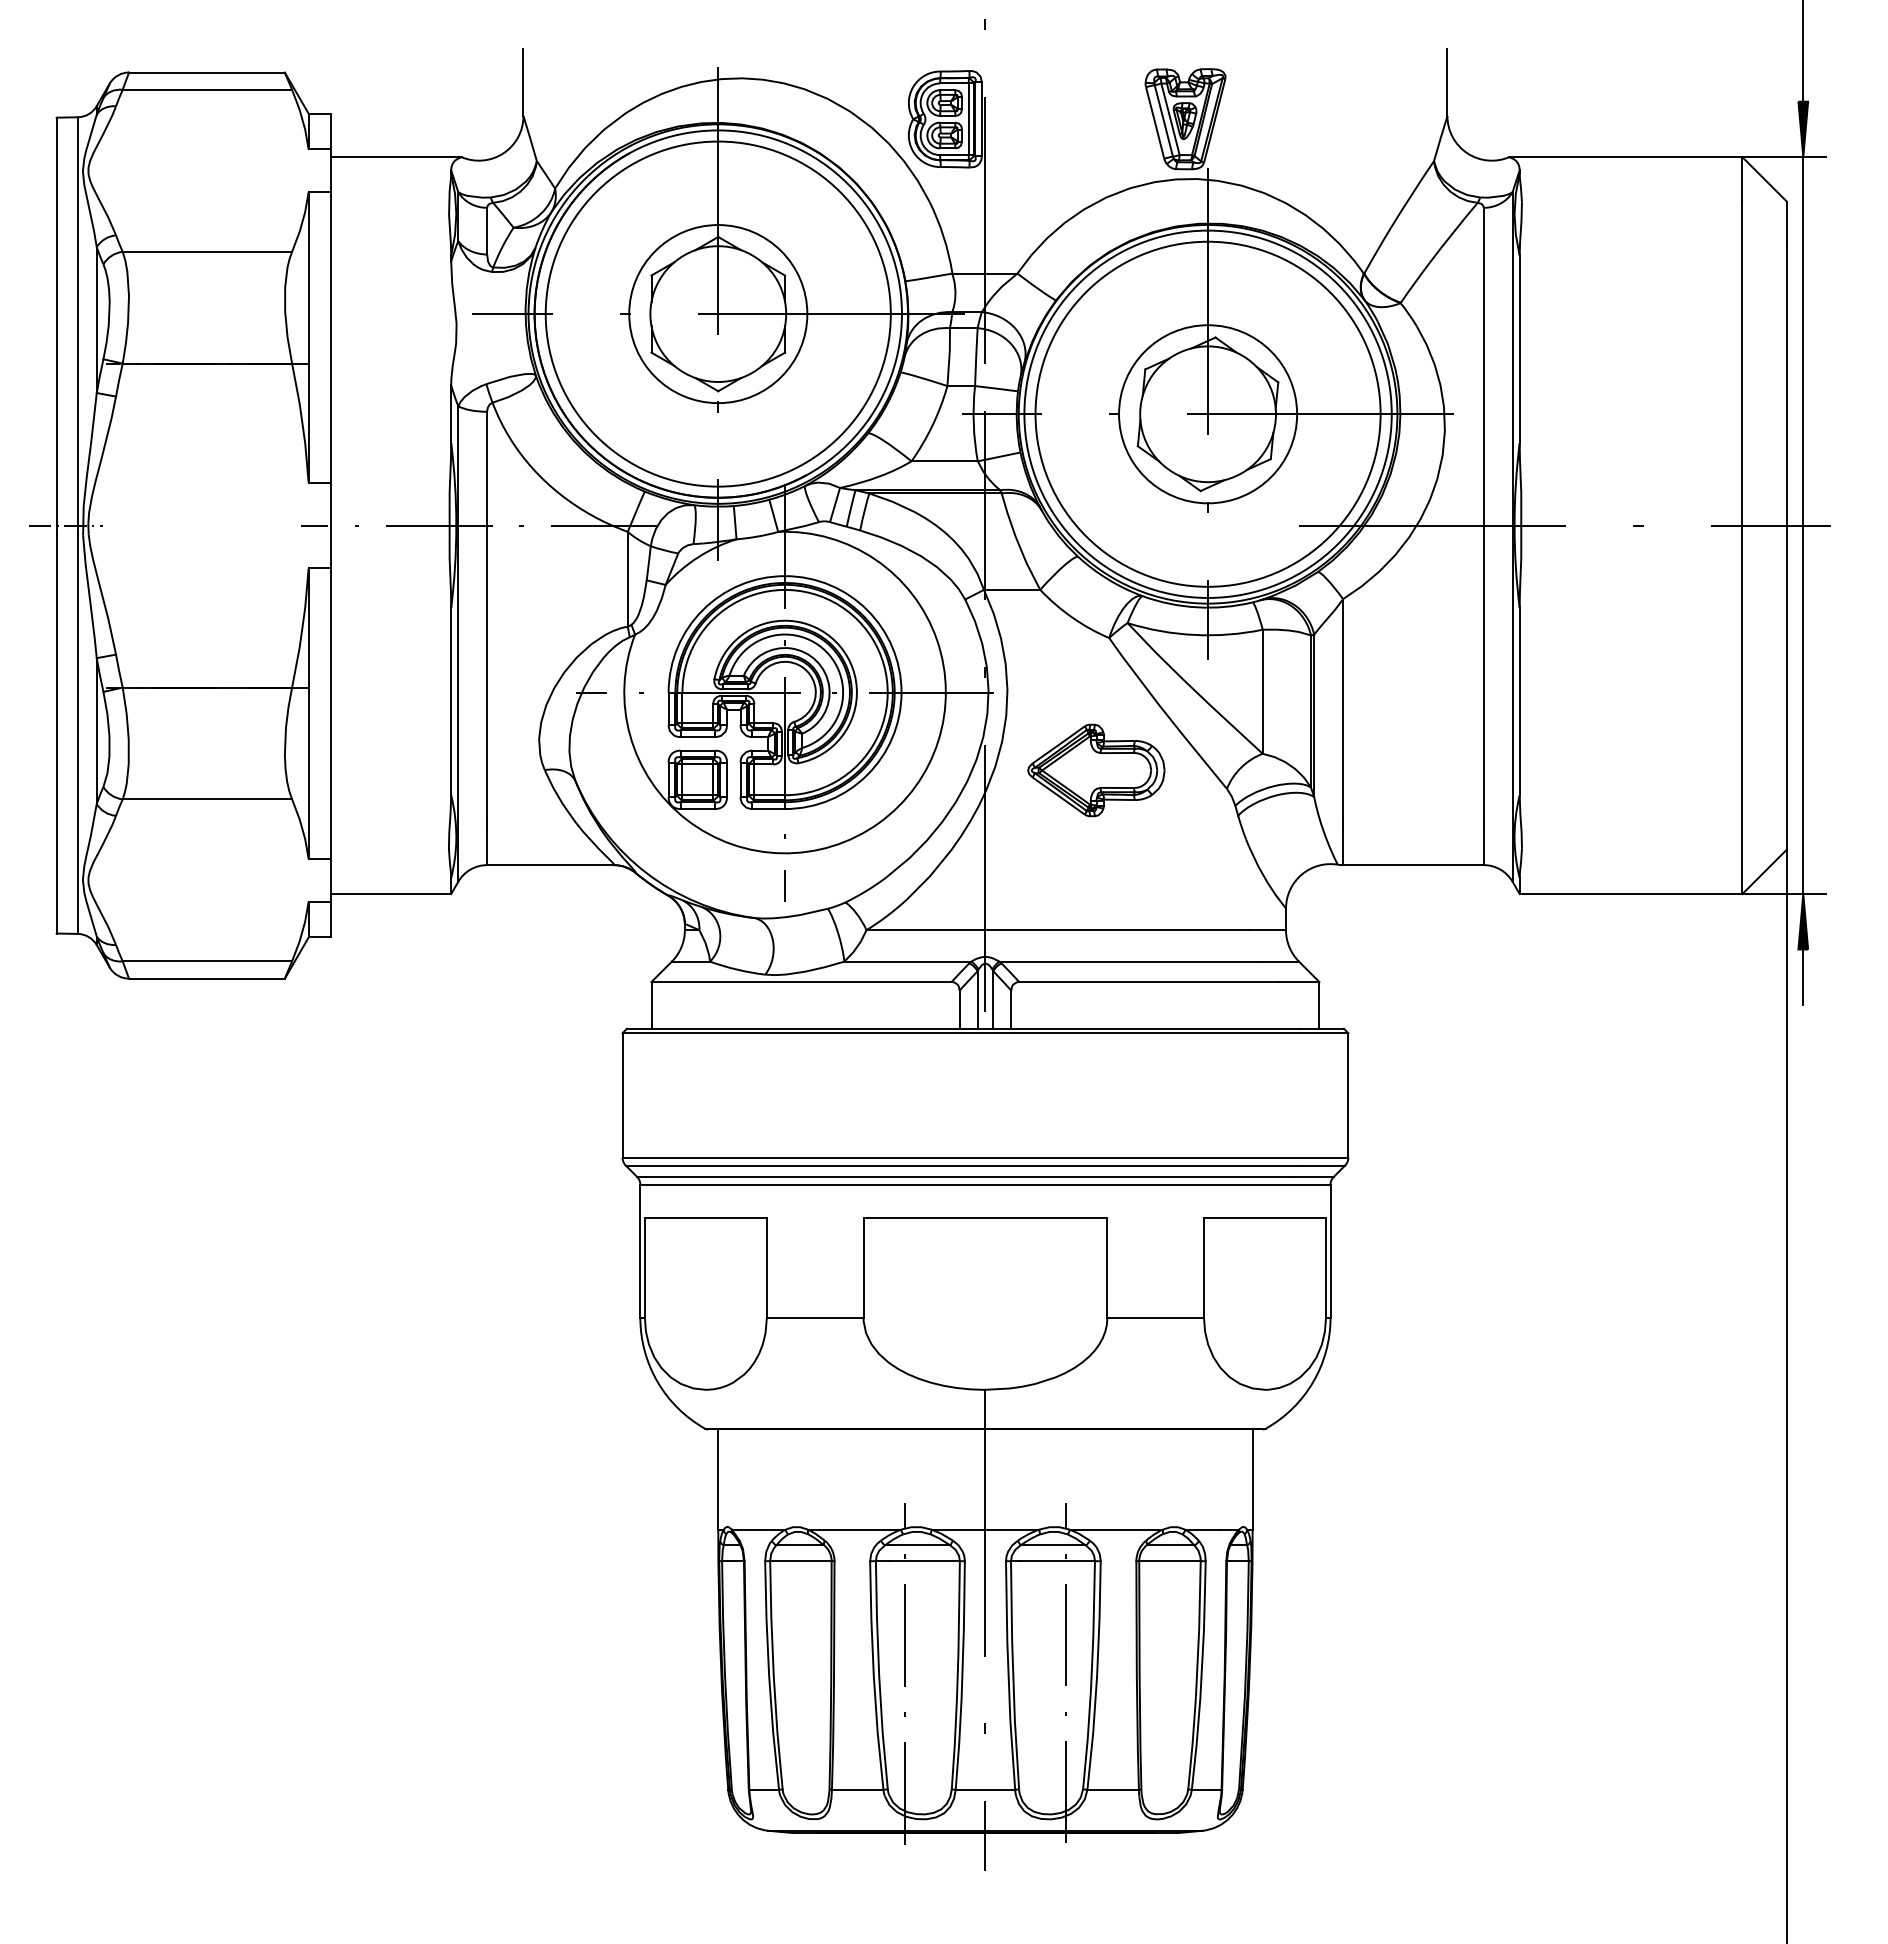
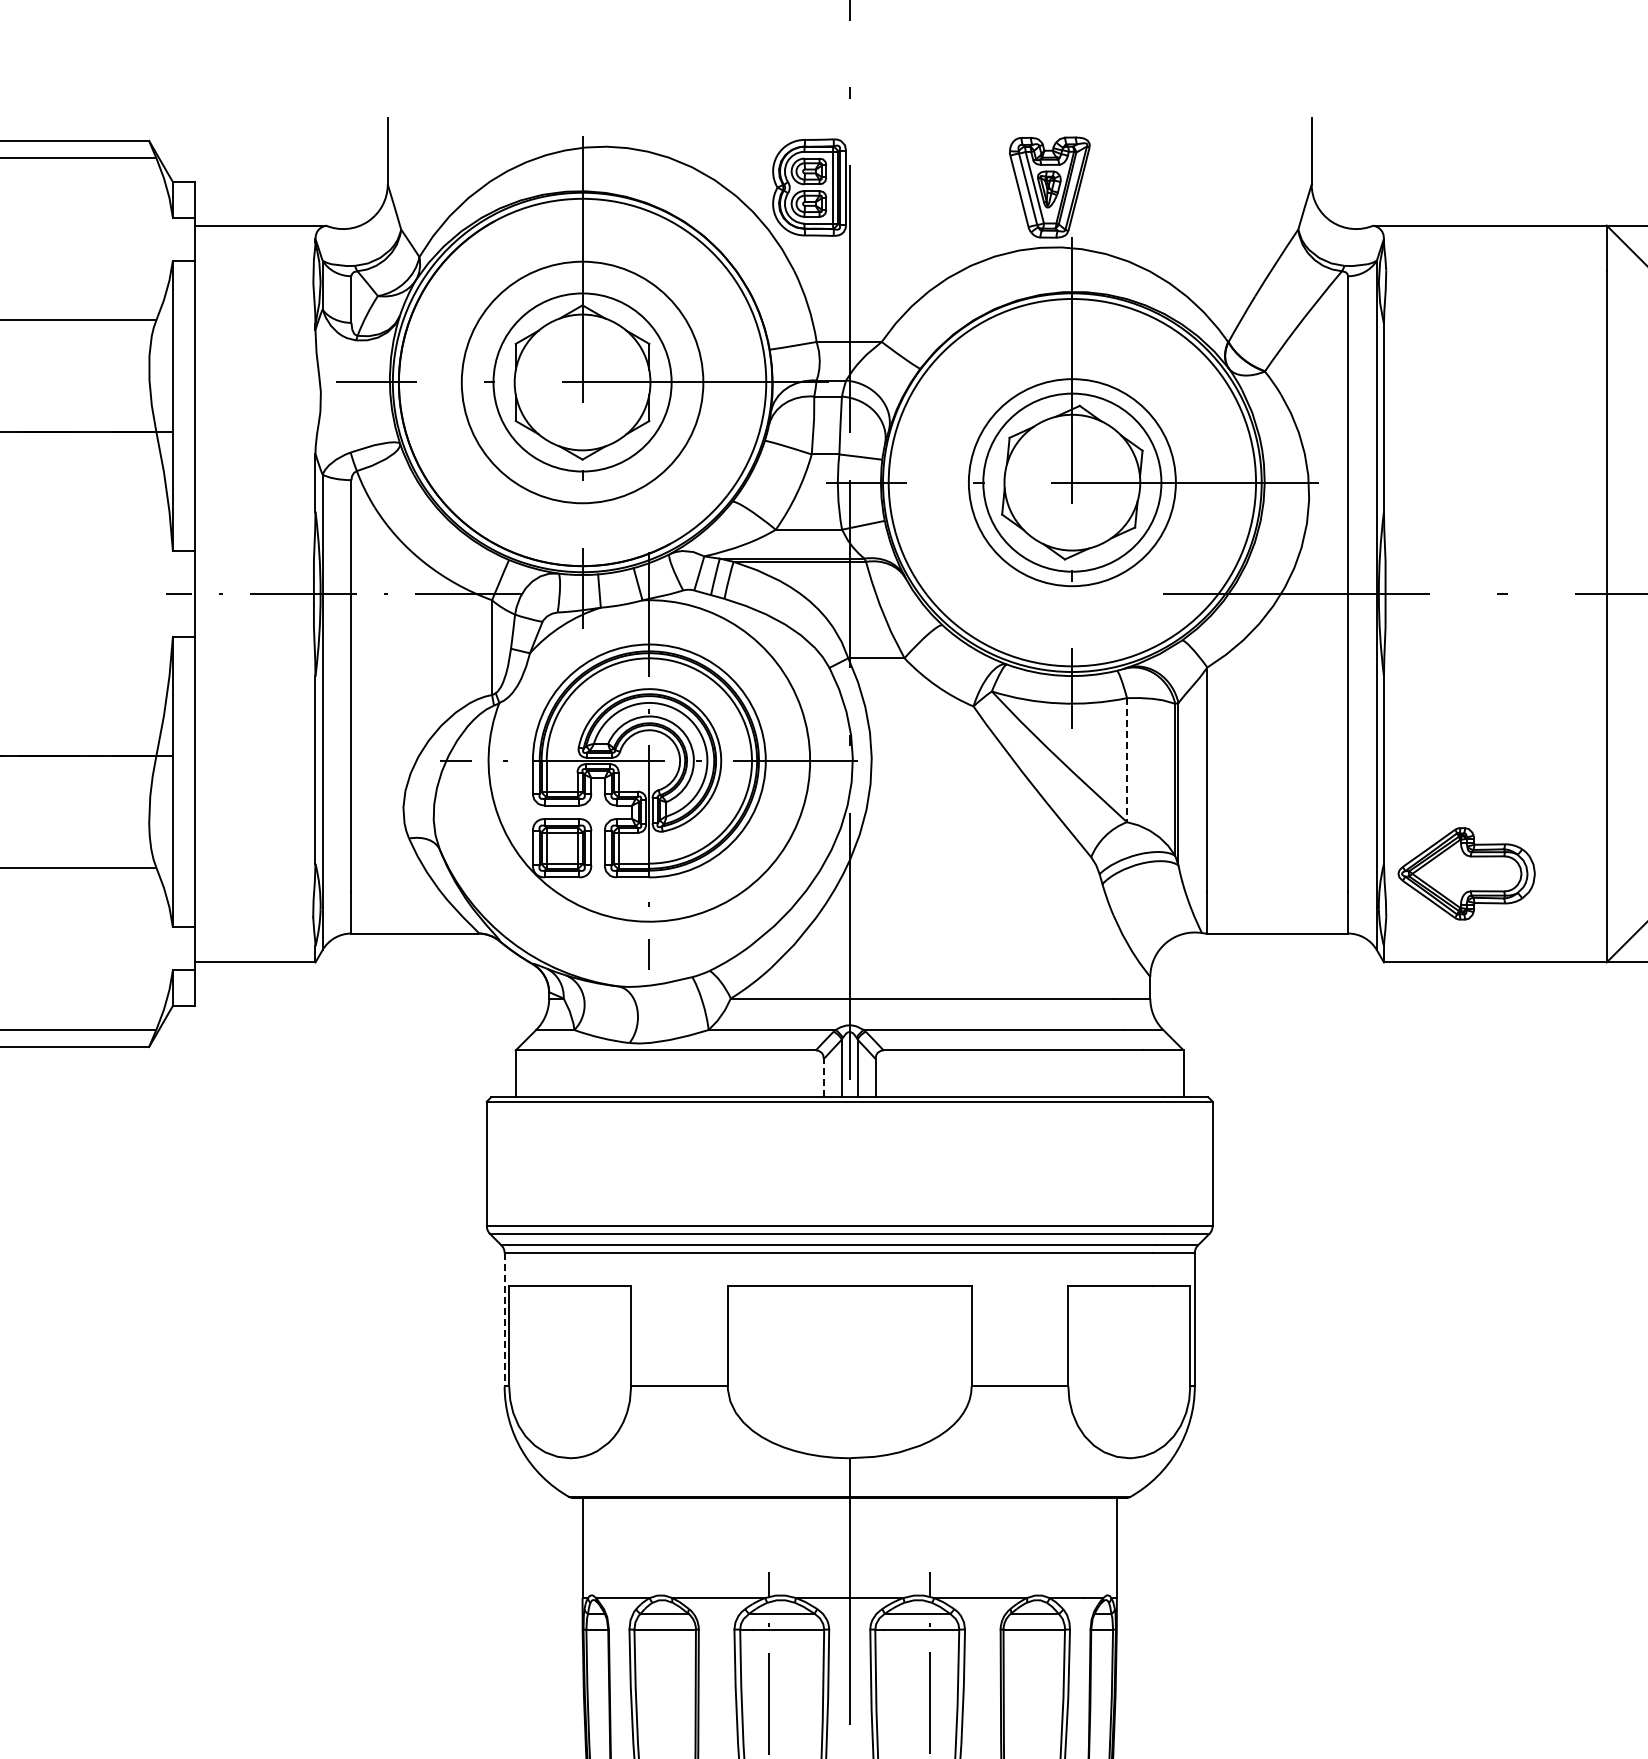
circle: (717, 313) -> (581, 381), size x0.7
circle: (1207, 413) -> (1071, 481), size x0.6
line: (1262, 692) -> (1126, 760), solid -> dashed
part: (1096, 770) -> (1466, 873), moved
line: (959, 1009) -> (823, 1077), solid -> dashed
line: (640, 1251) -> (504, 1319), solid -> dashed

